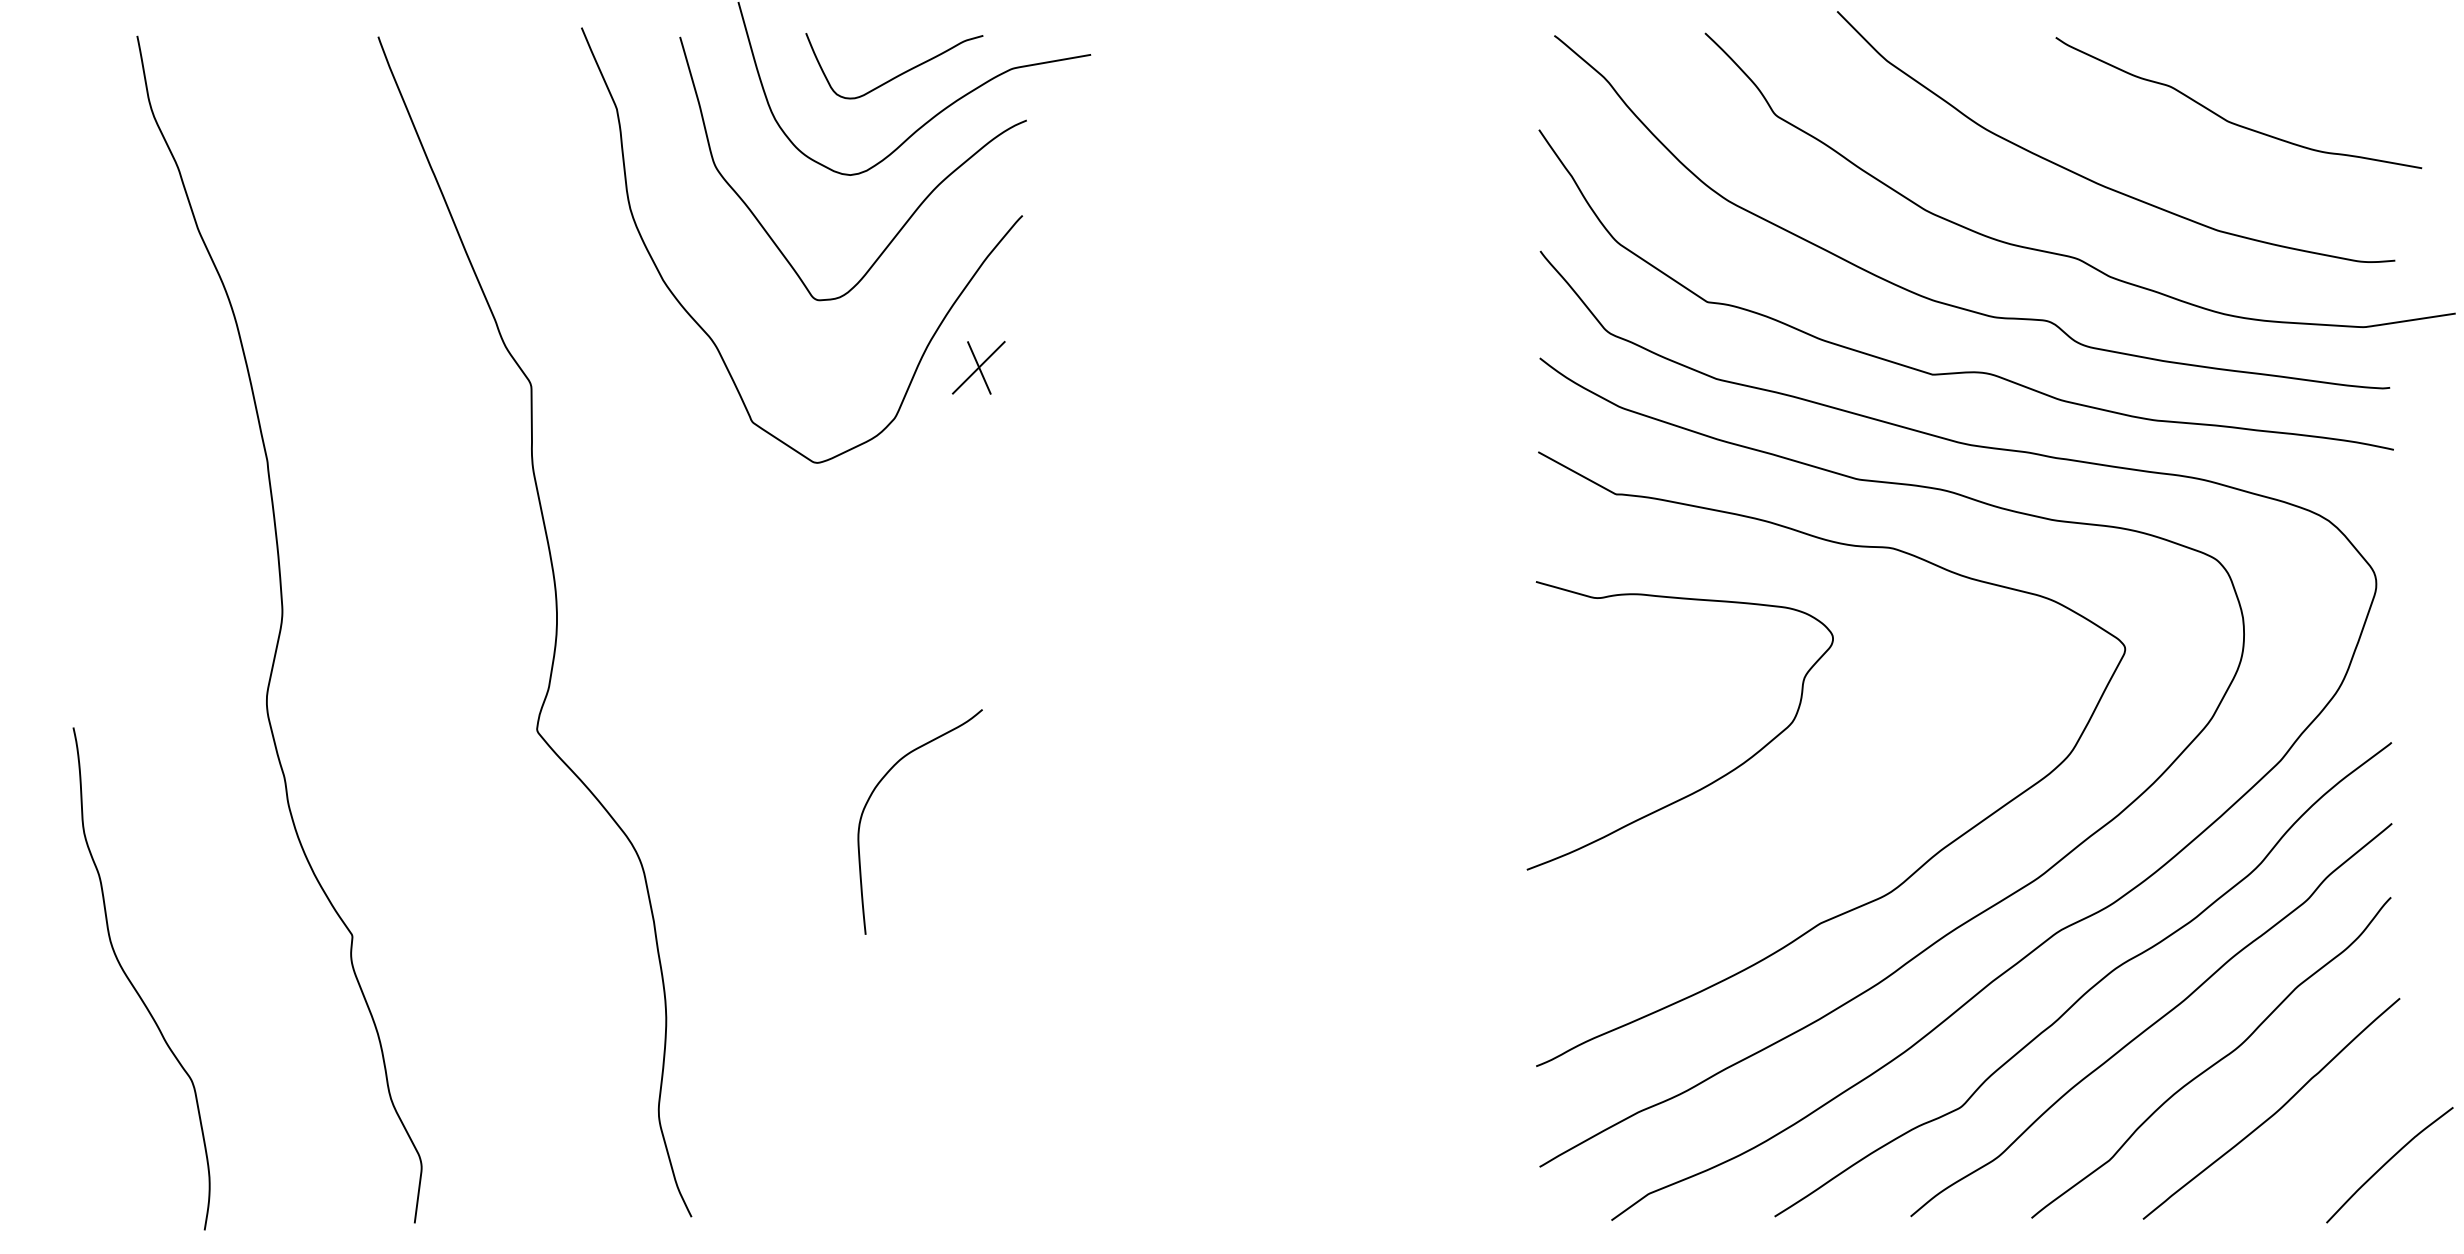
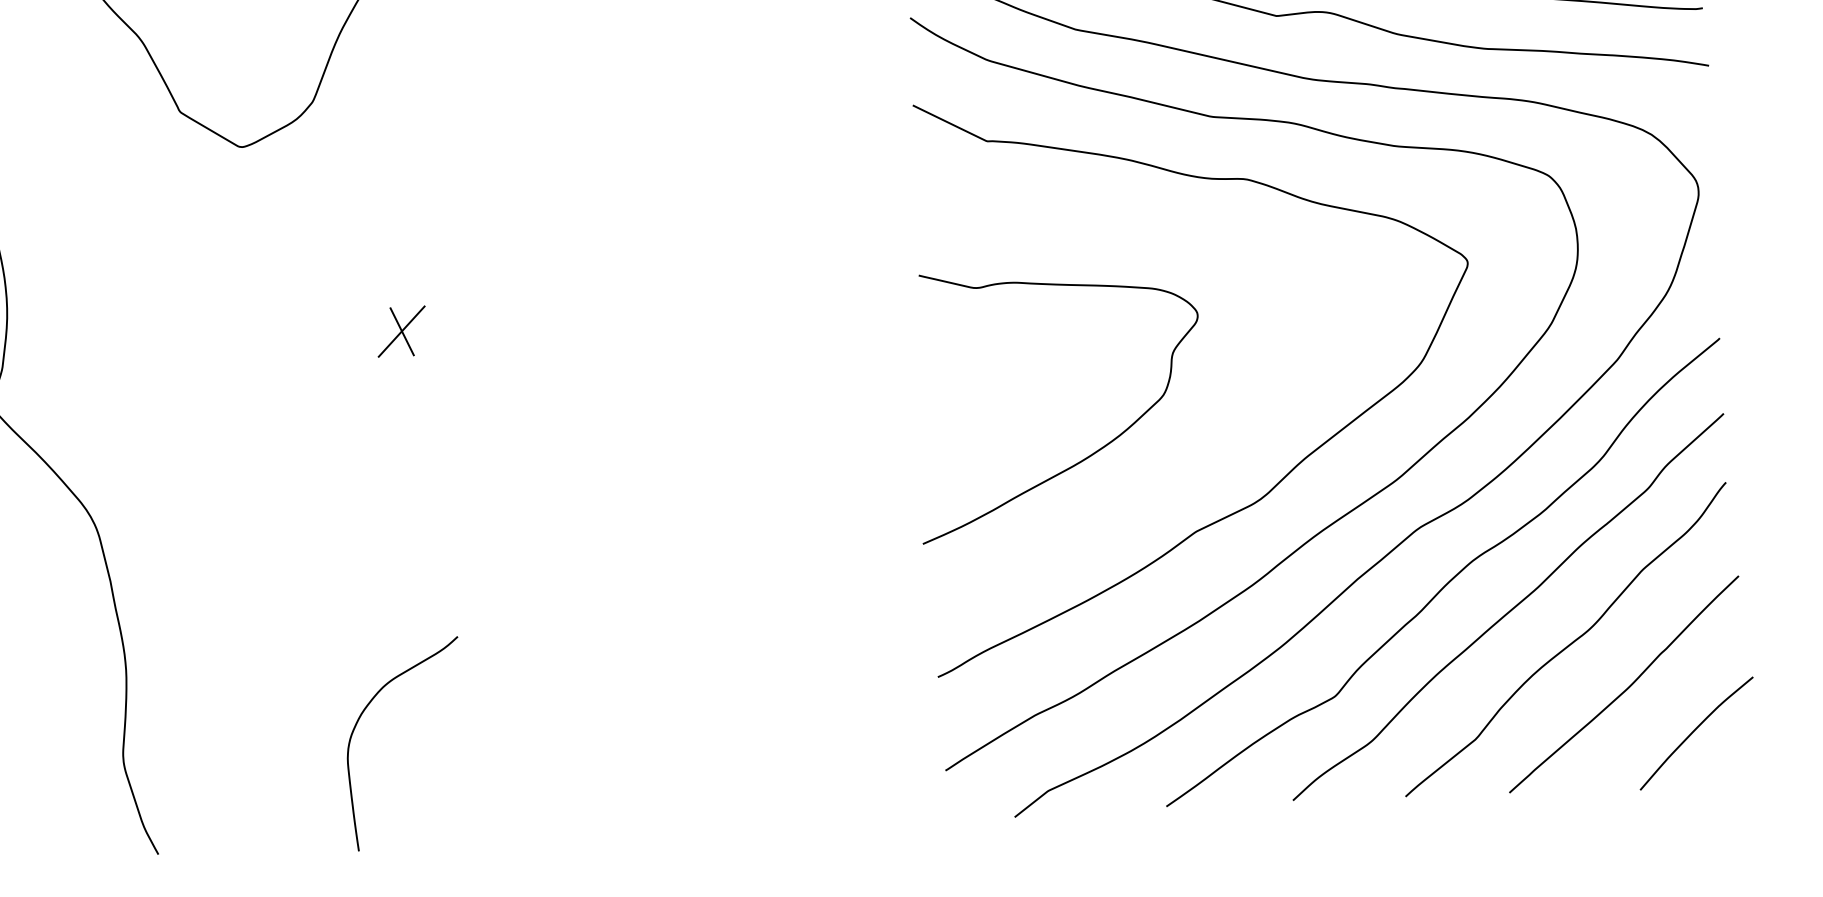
part: (978, 367) -> (401, 331), moved
curve: (1712, 781) -> (1091, 453), moved
curve: (874, 791) -> (360, 717), moved
curve: (2387, 1163) -> (1694, 732), moved

